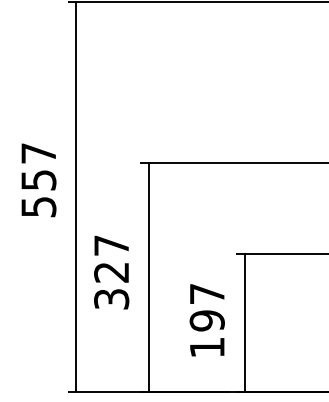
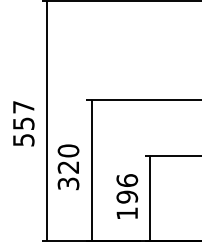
text: (38, 179) -> (23, 123), moved
text: (111, 244) -> (68, 150), 327 -> 320
text: (207, 293) -> (127, 180), 197 -> 196

